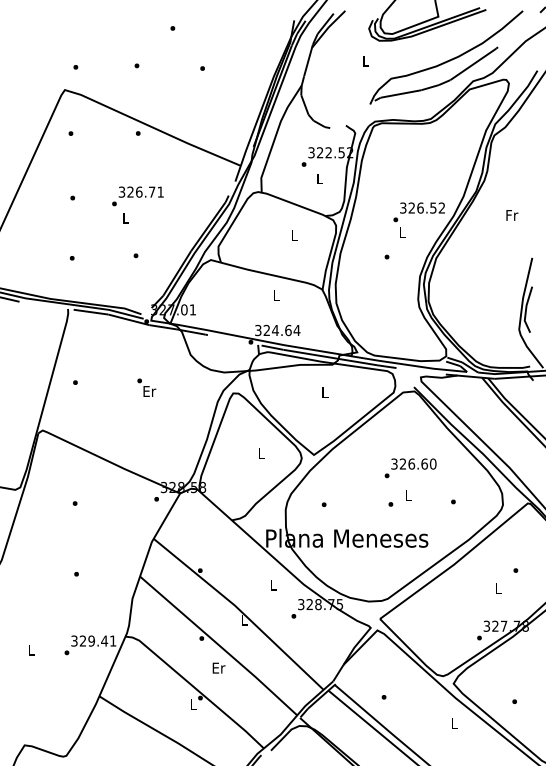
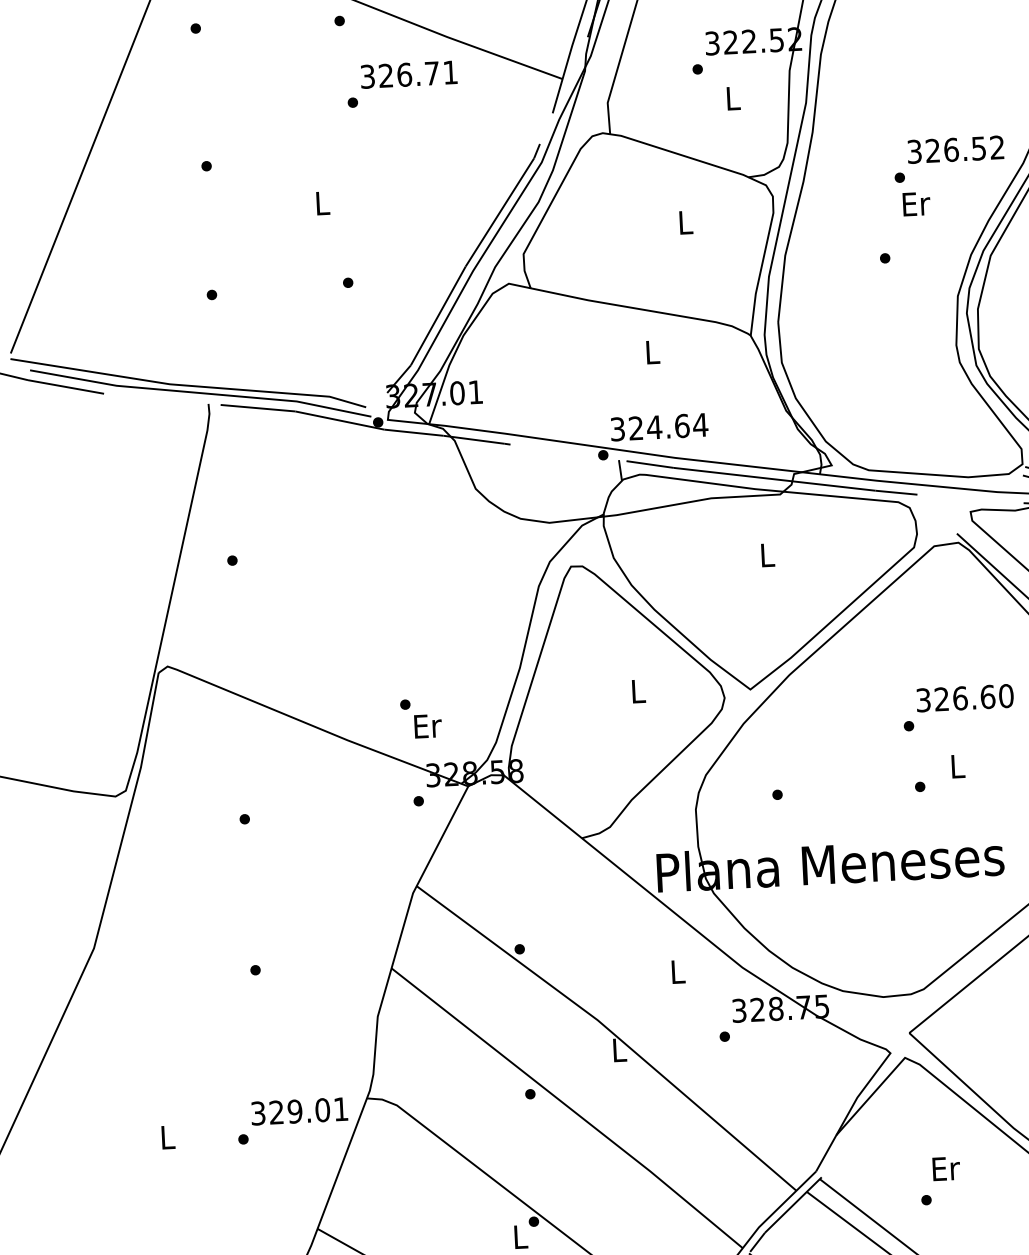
text: (137, 196) -> (401, 84), moved
text: (402, 232) -> (915, 204), L -> Er
text: (146, 387) -> (420, 718), moved
text: (104, 640) -> (322, 1108), 329.41 -> 329.01
text: (218, 667) -> (945, 1167), moved

